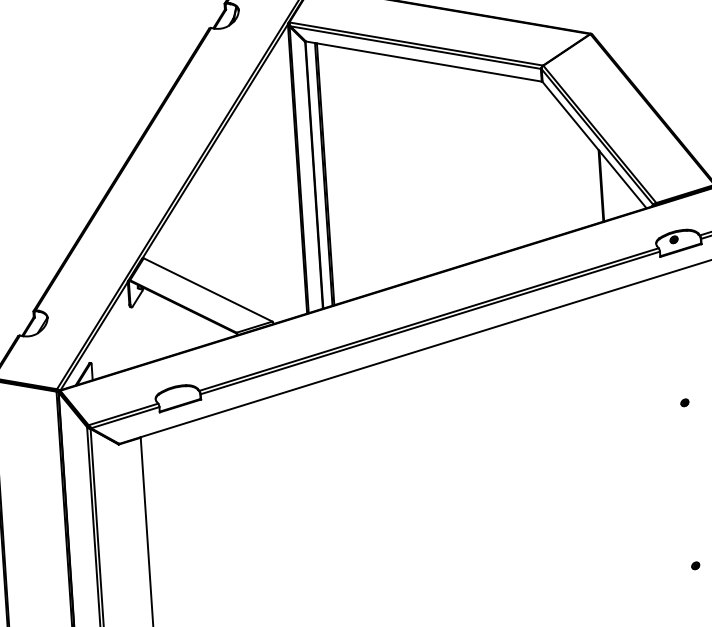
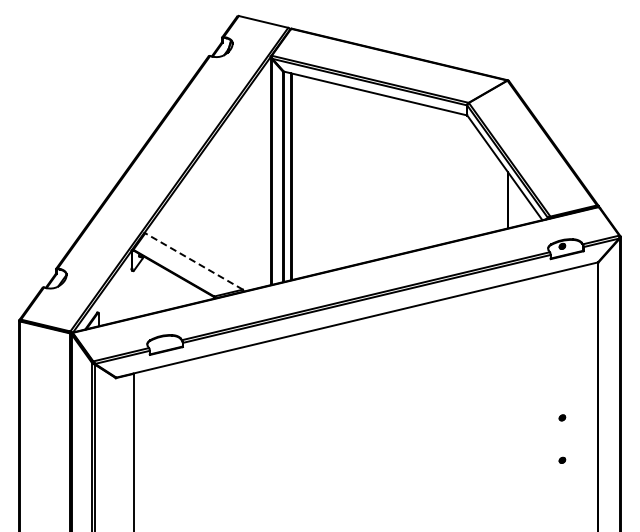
line: (207, 290) -> (193, 261), solid -> dashed
part: (684, 402) -> (562, 417), moved
part: (695, 564) -> (562, 459), moved

